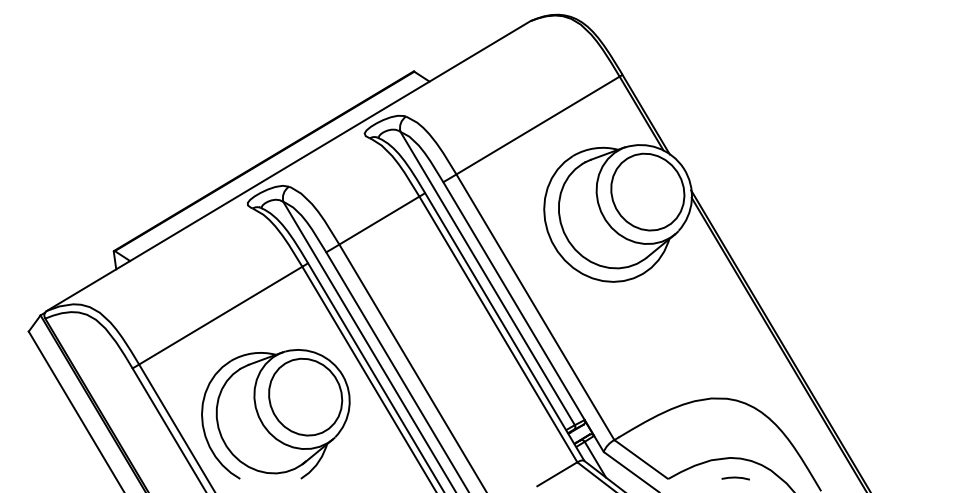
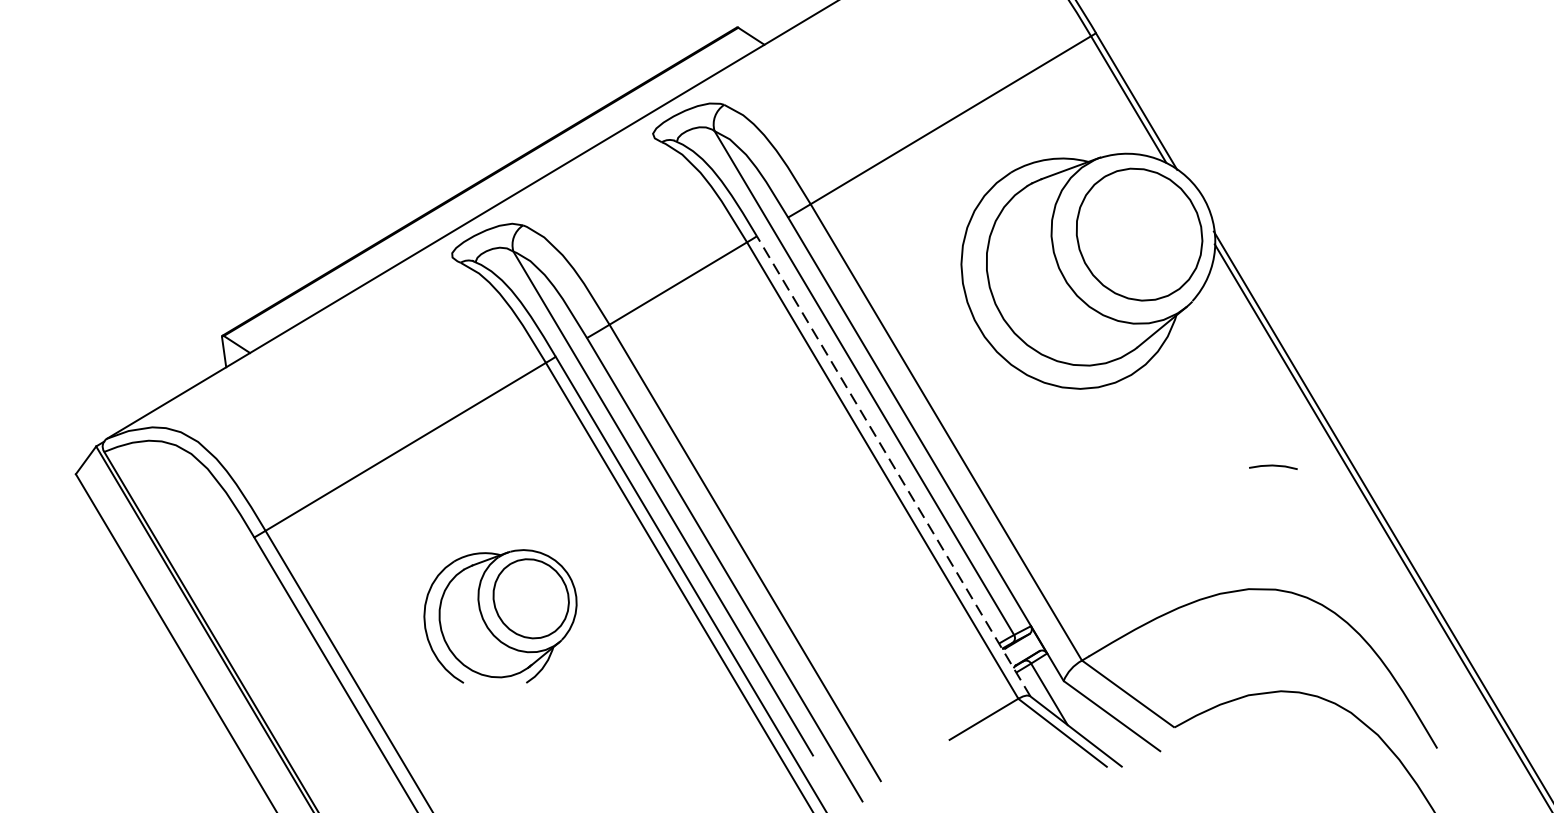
line: (504, 327) -> (893, 467), solid -> dashed
part: (275, 414) -> (499, 616), size x0.6
line: (735, 478) -> (1272, 467), moved

